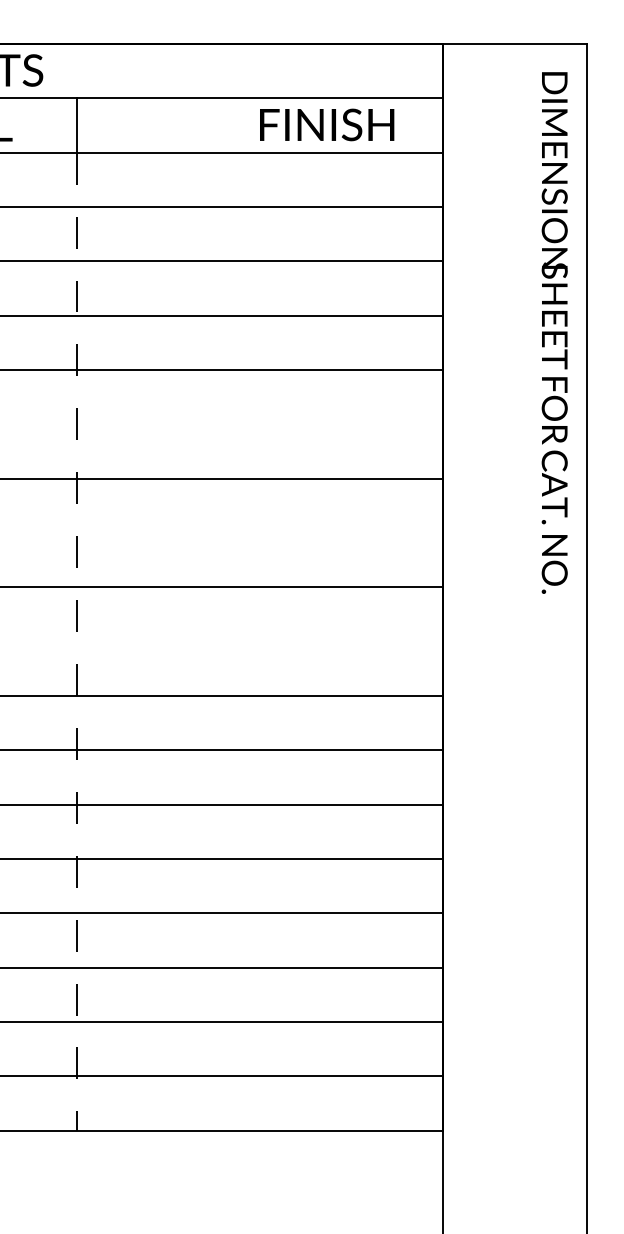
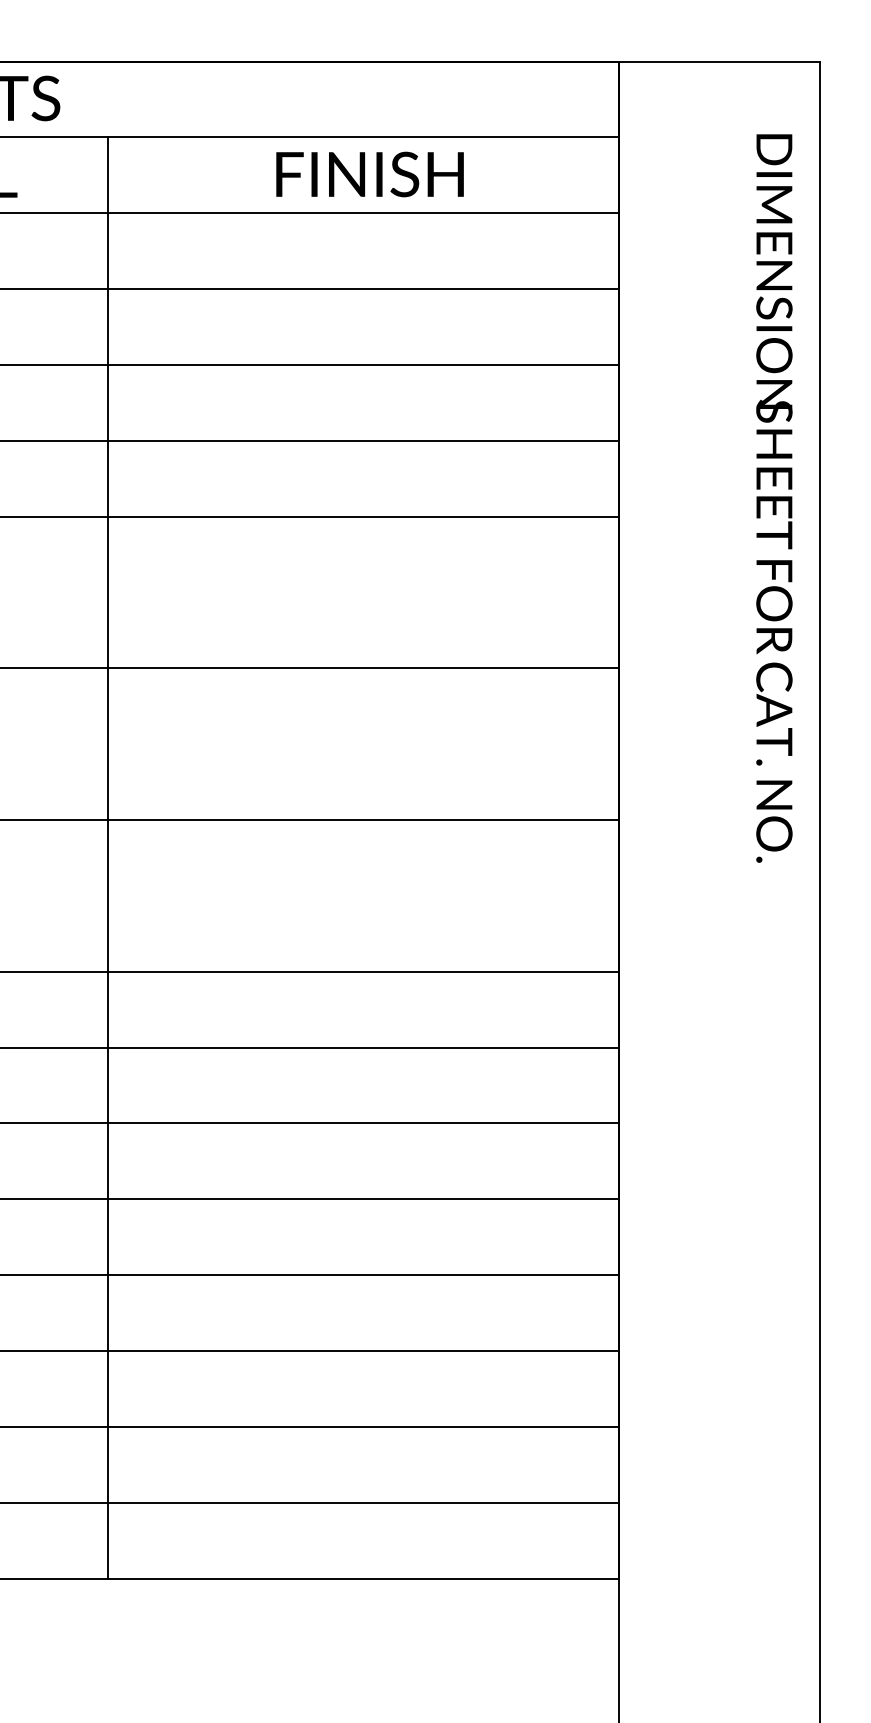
text: (327, 124) -> (370, 173), moved
text: (554, 332) -> (774, 497), moved
line: (77, 641) -> (108, 895), dashed -> solid

